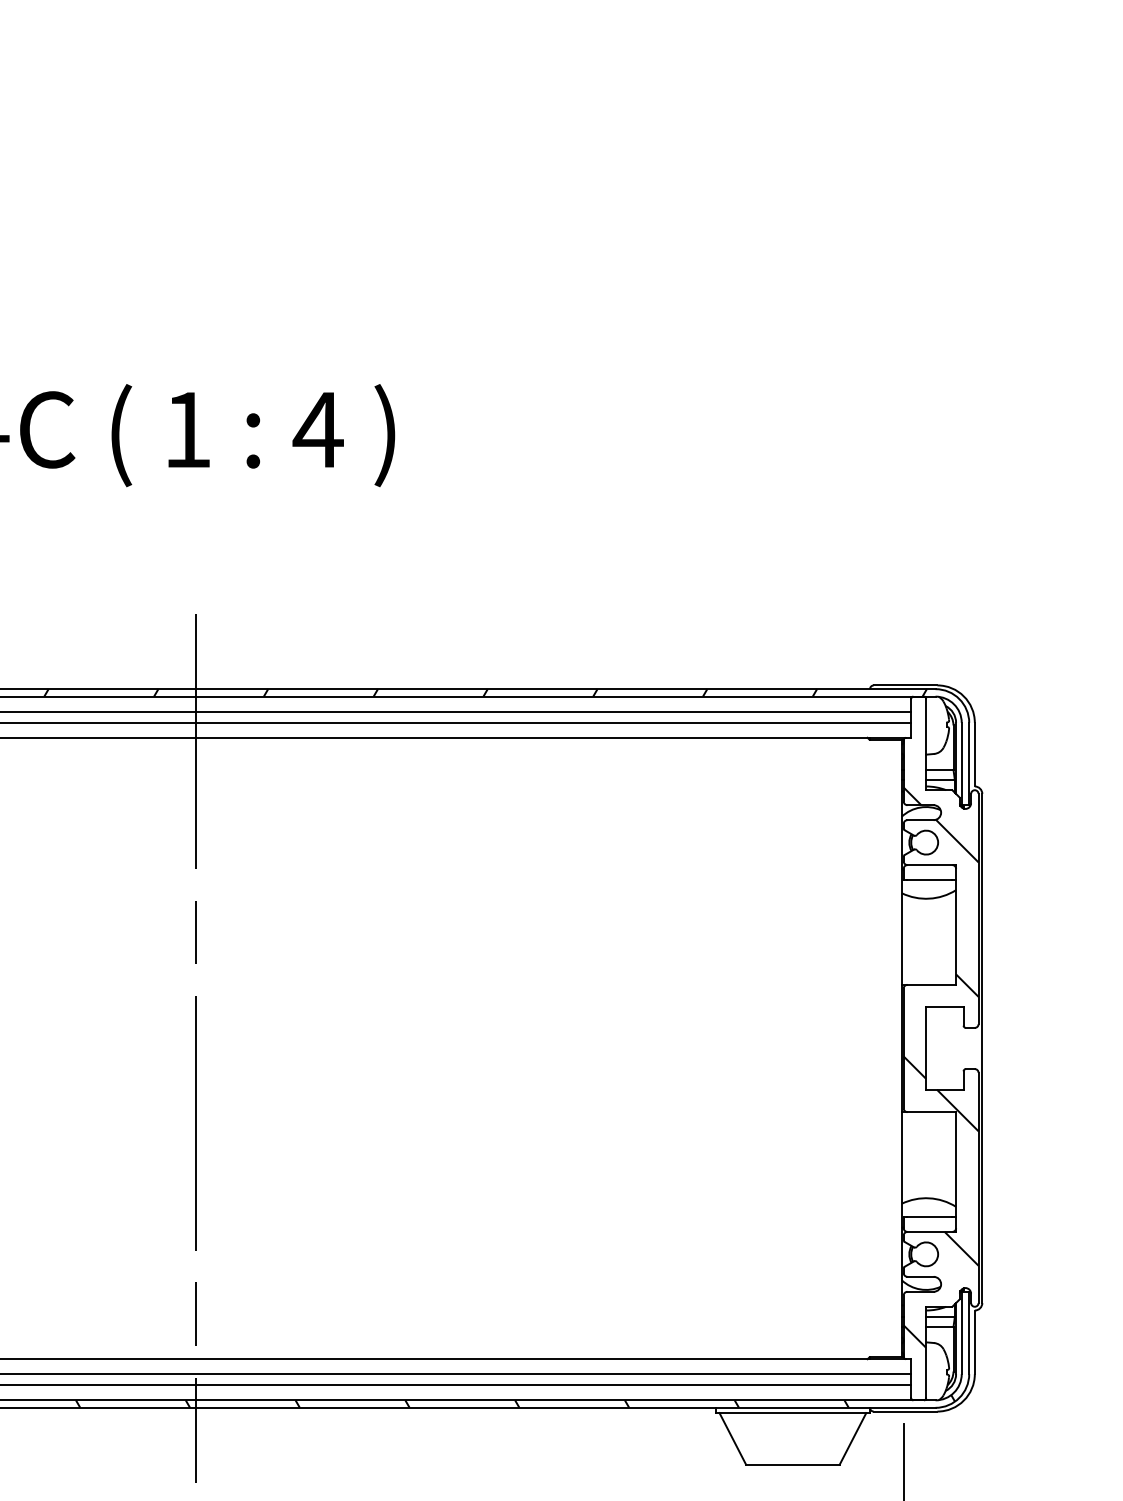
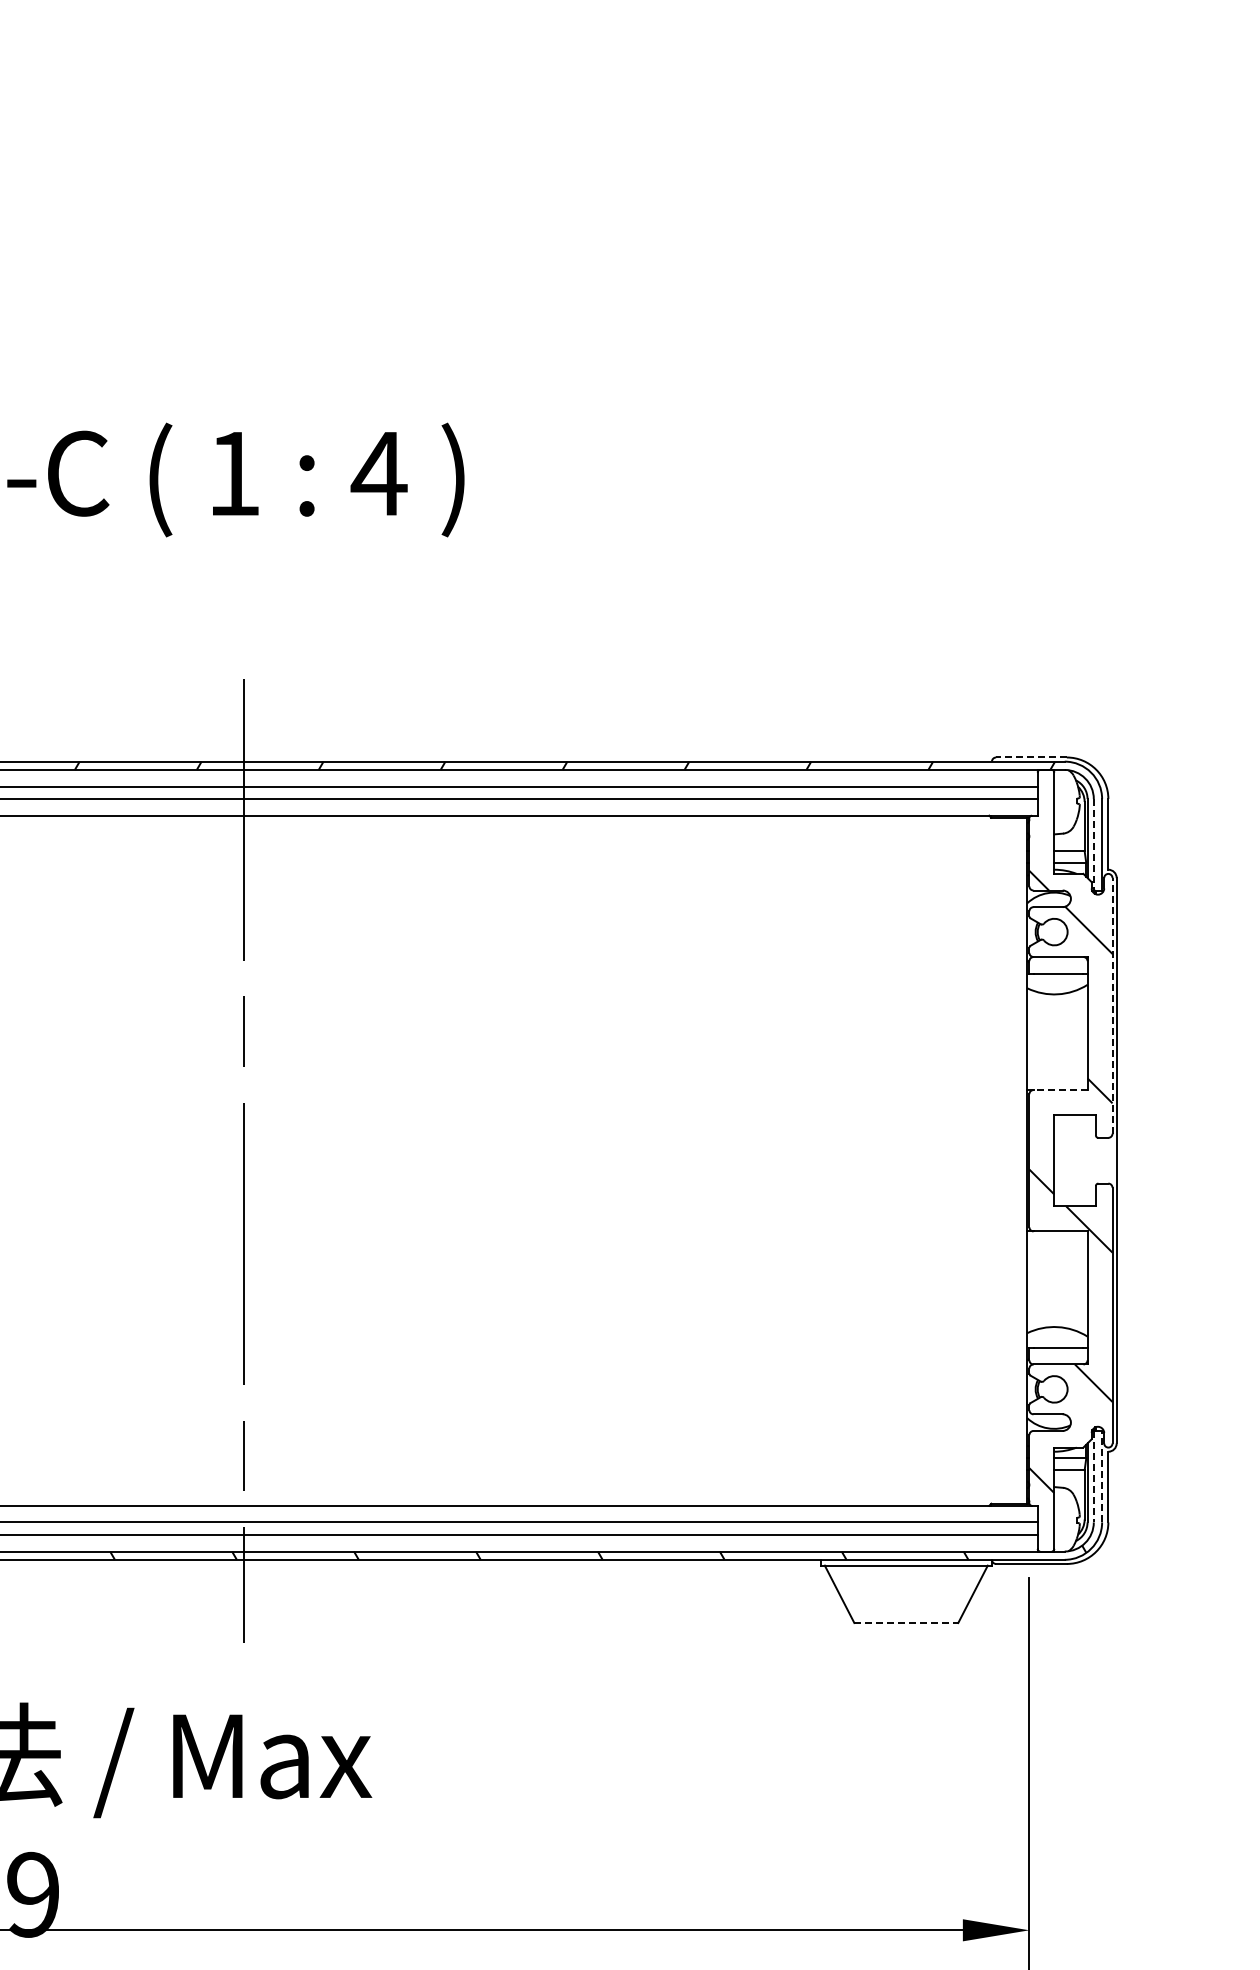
line: (904, 685) -> (1030, 757), solid -> dashed
line: (961, 763) -> (1093, 844), solid -> dashed
line: (978, 908) -> (1112, 1005), solid -> dashed
line: (931, 985) -> (1060, 1090), solid -> dashed
line: (961, 1332) -> (1093, 1476), solid -> dashed
line: (969, 1332) -> (1102, 1476), solid -> dashed
line: (793, 1465) -> (906, 1623), solid -> dashed

